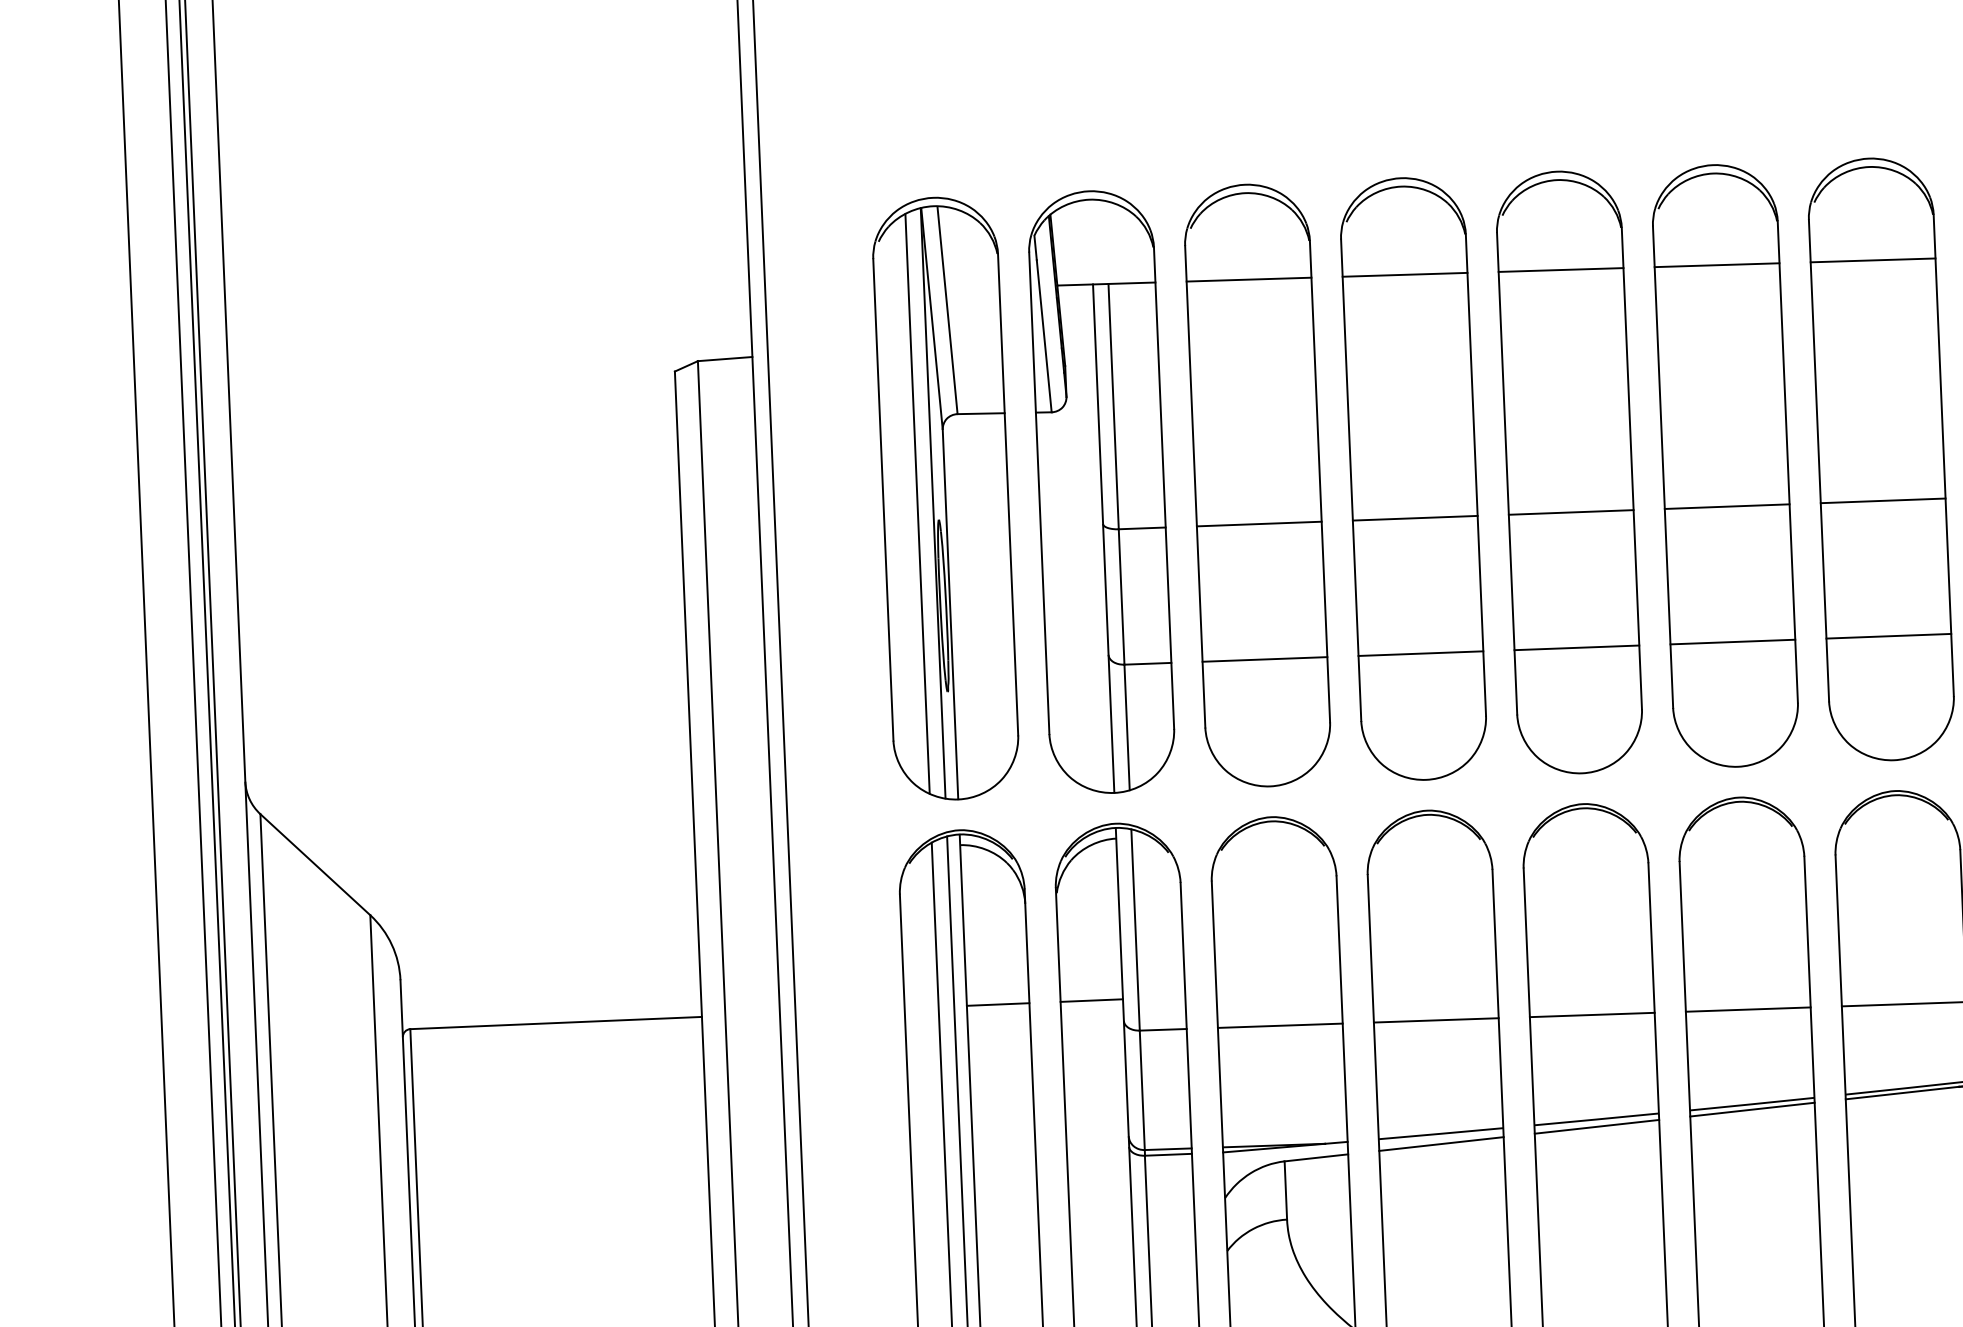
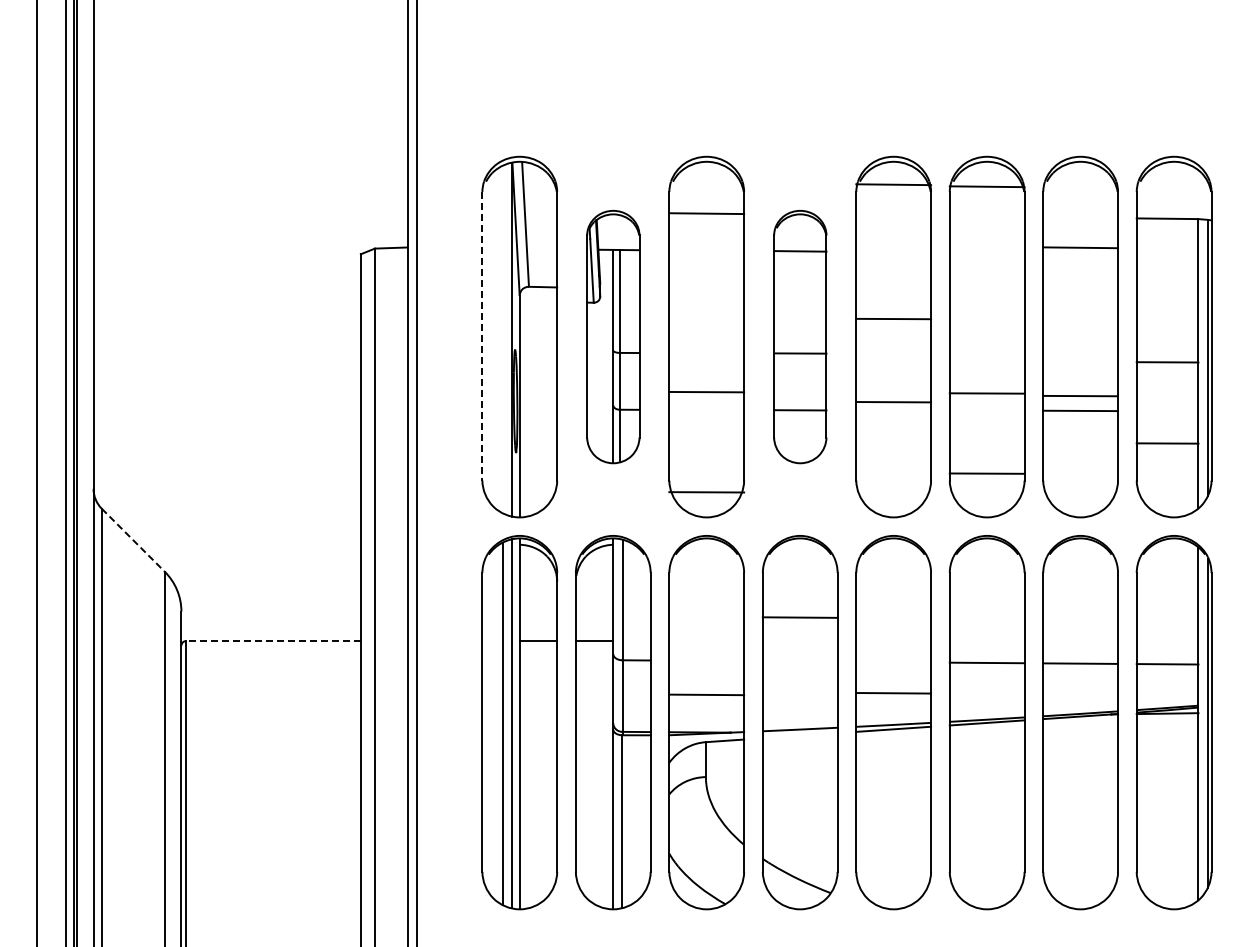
line: (1872, 259) -> (1080, 247), moved
line: (1715, 264) -> (986, 186), moved
line: (1560, 269) -> (893, 184), moved
part: (1414, 478) -> (800, 336), size x0.7
part: (1102, 491) -> (613, 336), size x0.7
line: (883, 500) -> (482, 336), solid -> dashed
line: (1882, 500) -> (1080, 410), moved
line: (917, 503) -> (502, 339), removed
line: (1726, 506) -> (986, 393), moved
line: (1570, 511) -> (893, 318), moved
line: (1258, 522) -> (706, 391), moved
line: (1888, 635) -> (1080, 395), moved
line: (1731, 641) -> (986, 473), moved
line: (1576, 648) -> (893, 402), moved
line: (1264, 659) -> (706, 492), moved
line: (315, 864) -> (133, 540), solid -> dashed
line: (1591, 1015) -> (893, 693), moved
line: (1435, 1020) -> (799, 617), moved
line: (554, 1023) -> (272, 641), solid -> dashed
line: (1279, 1025) -> (706, 694), moved
line: (1440, 1143) -> (799, 735), removed

